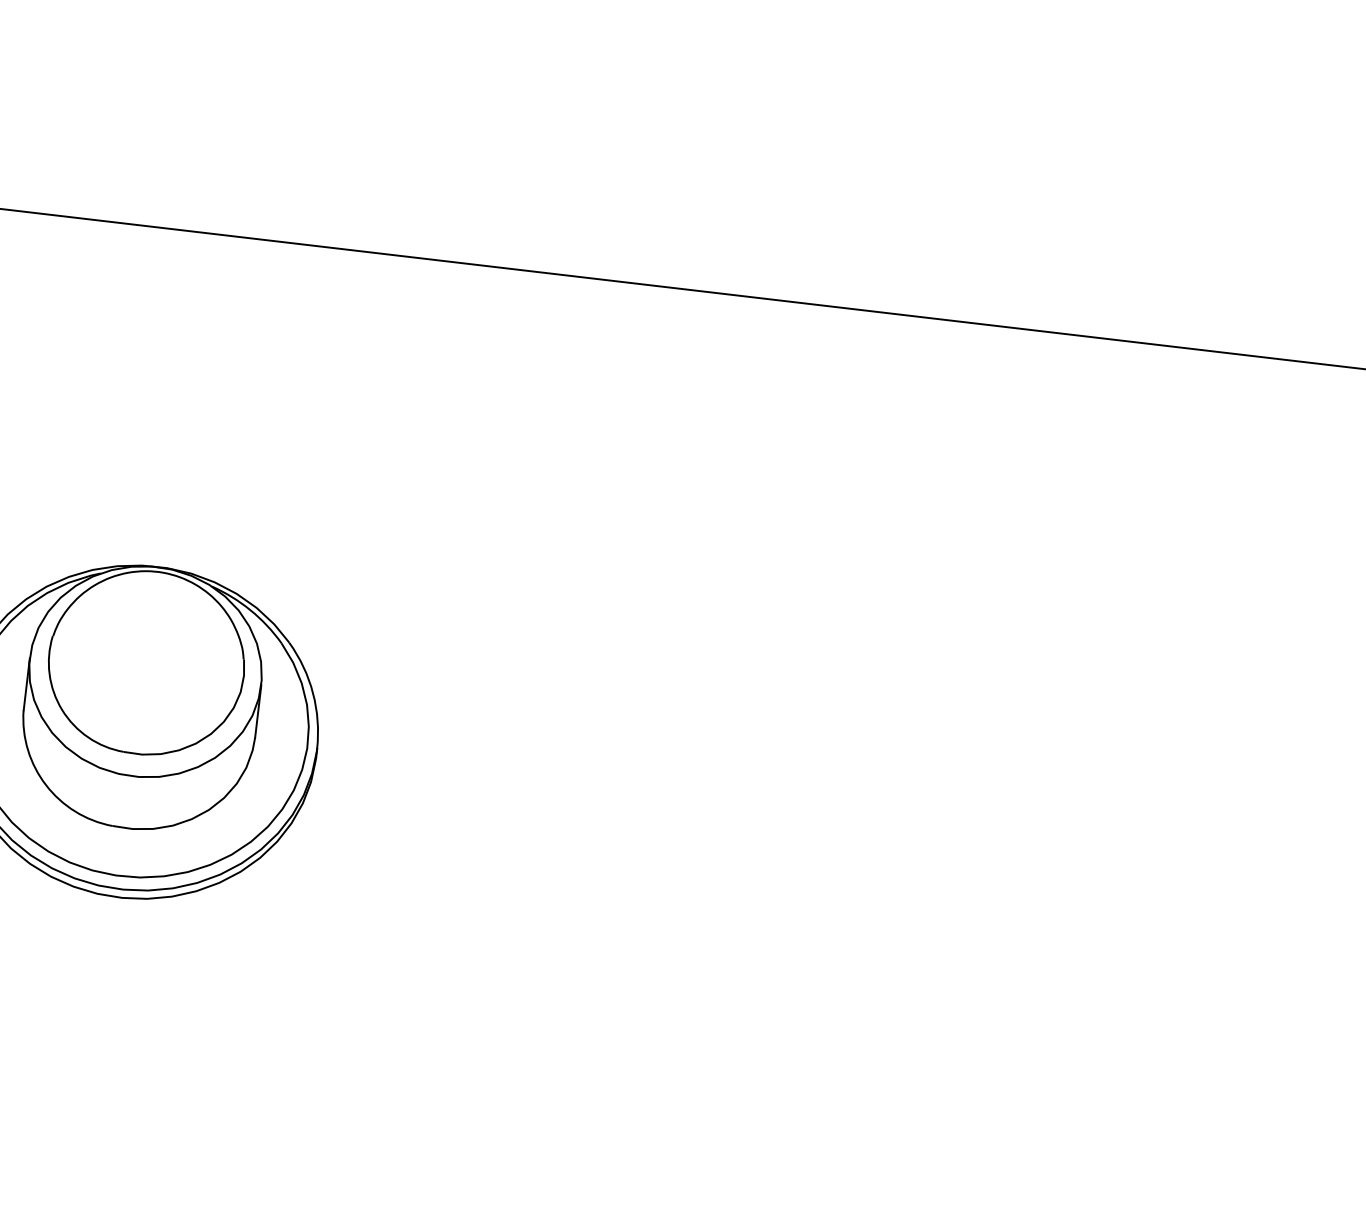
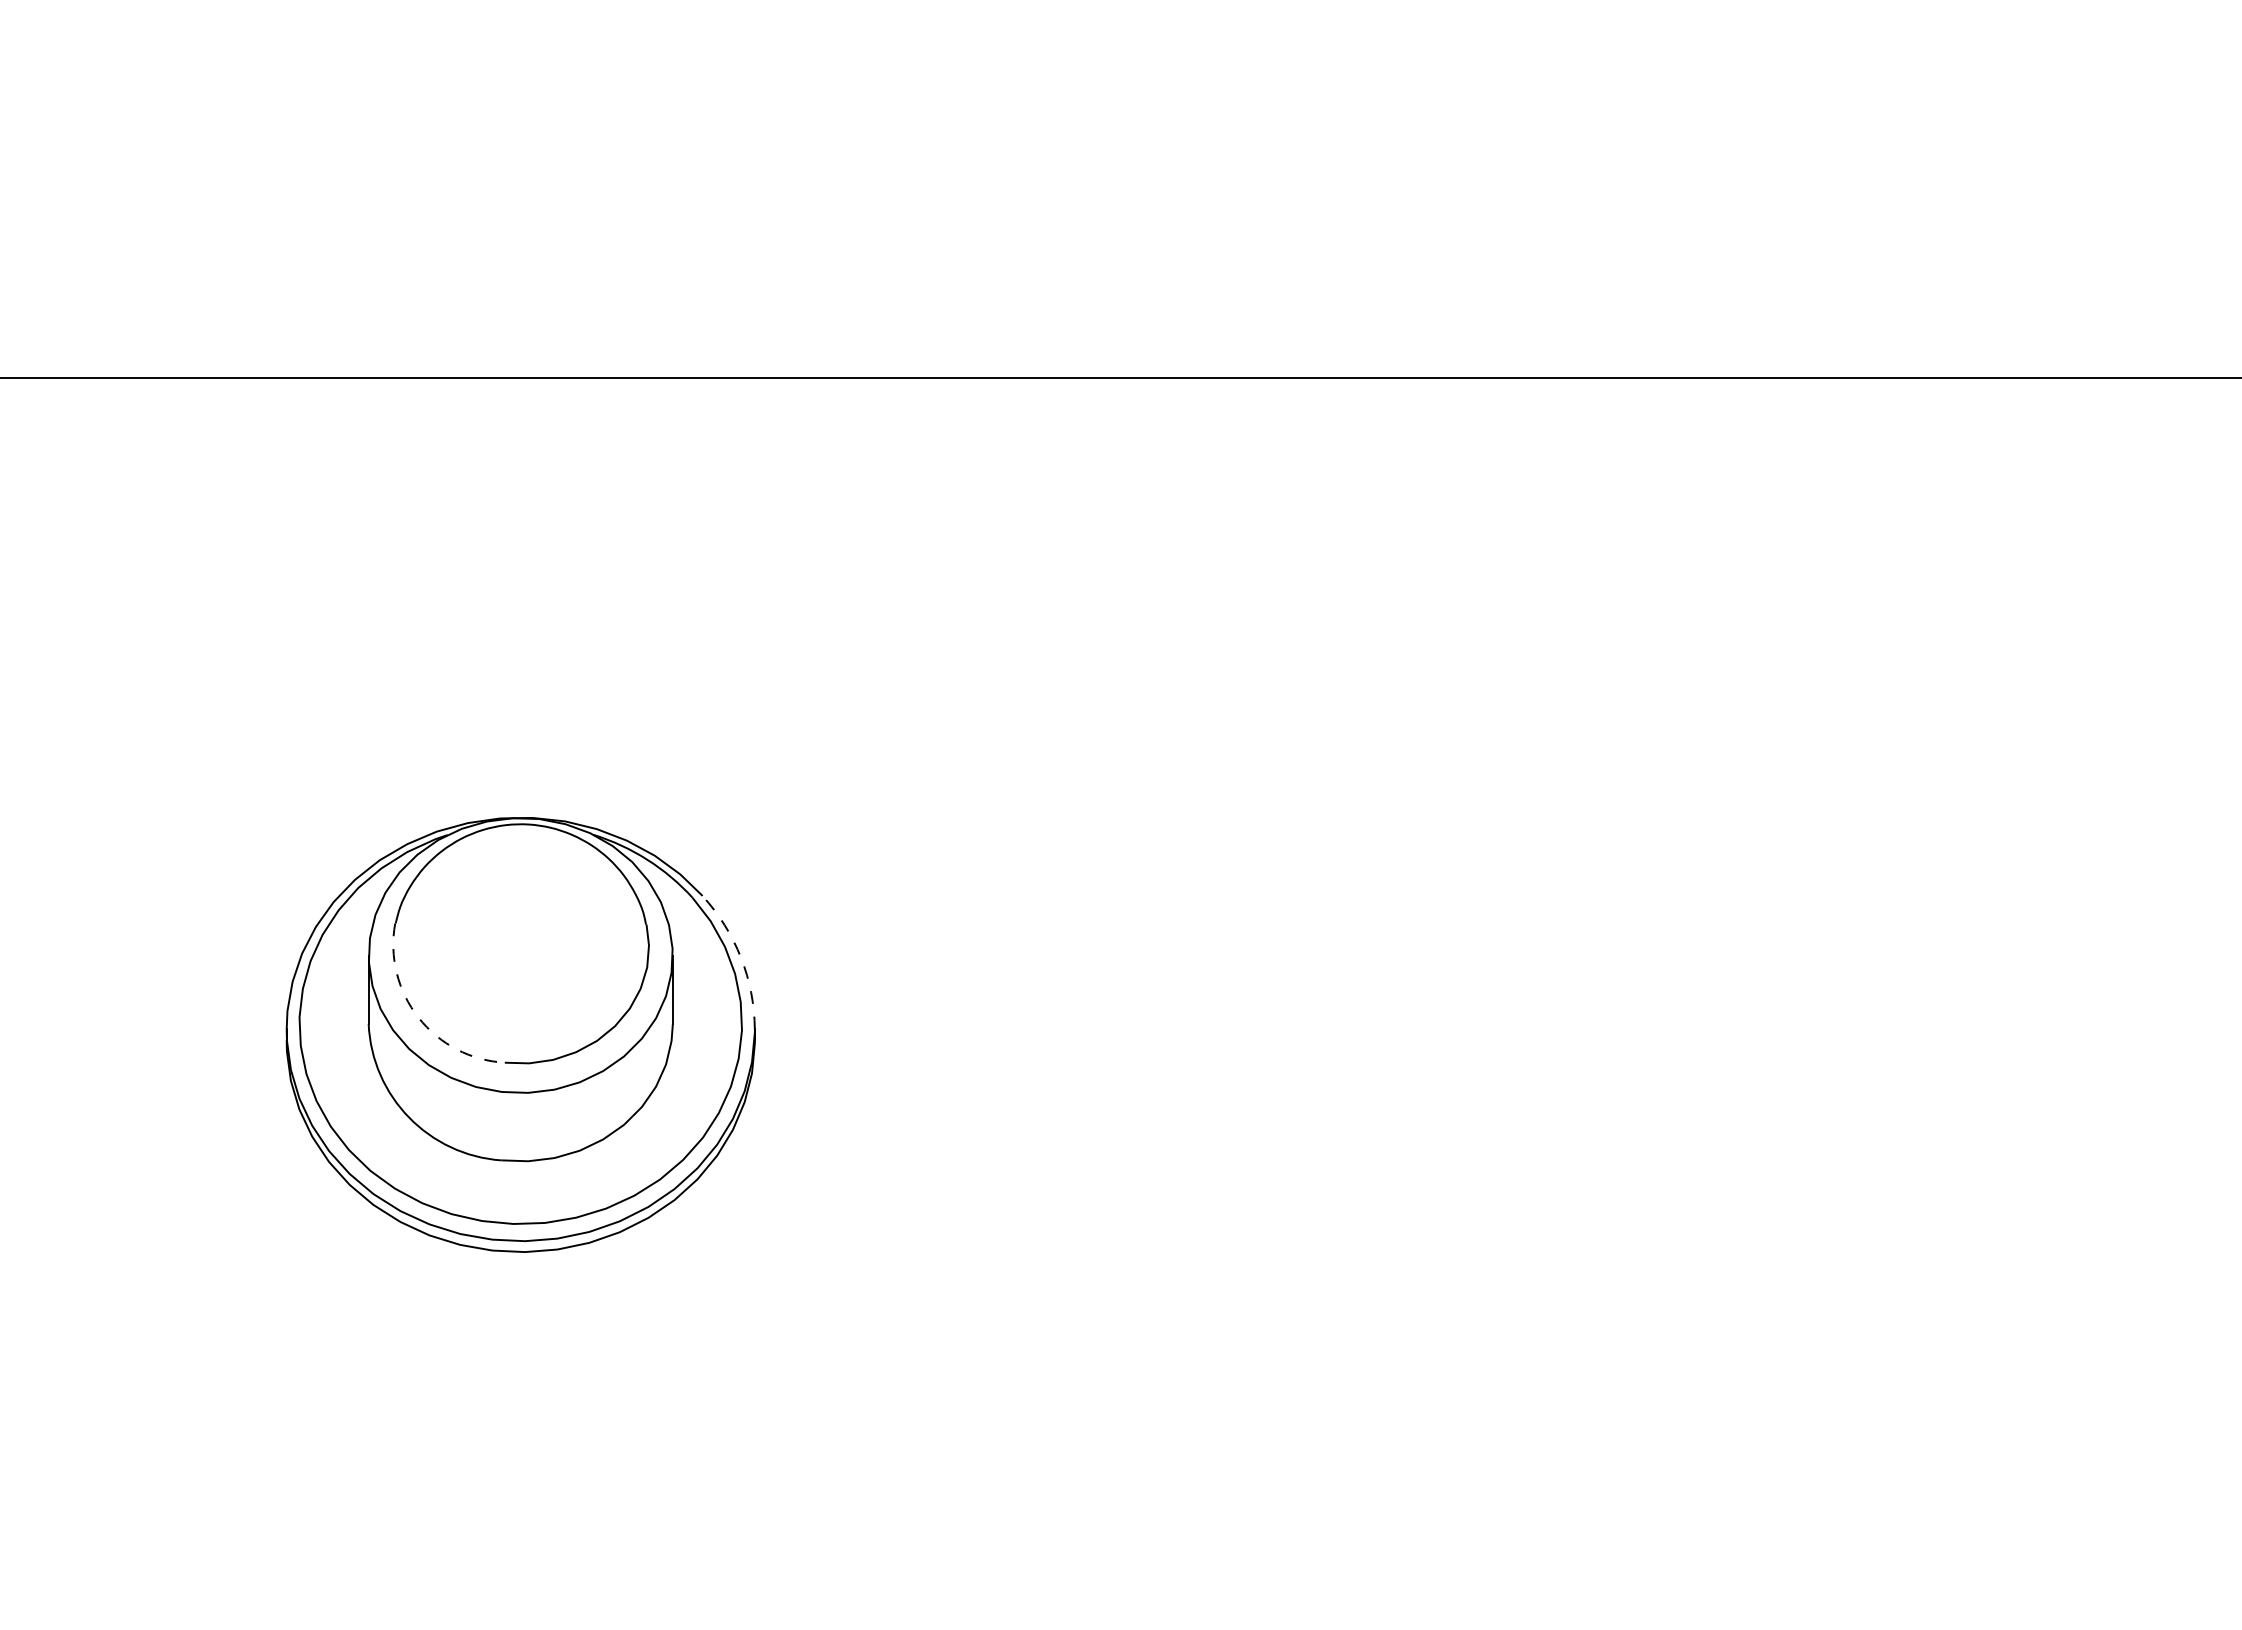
arc: (313, 693) -> (741, 957), solid -> dashed
arc: (62, 709) -> (418, 1017), solid -> dashed

